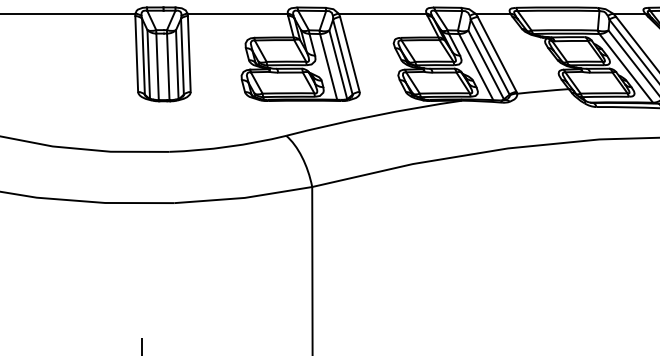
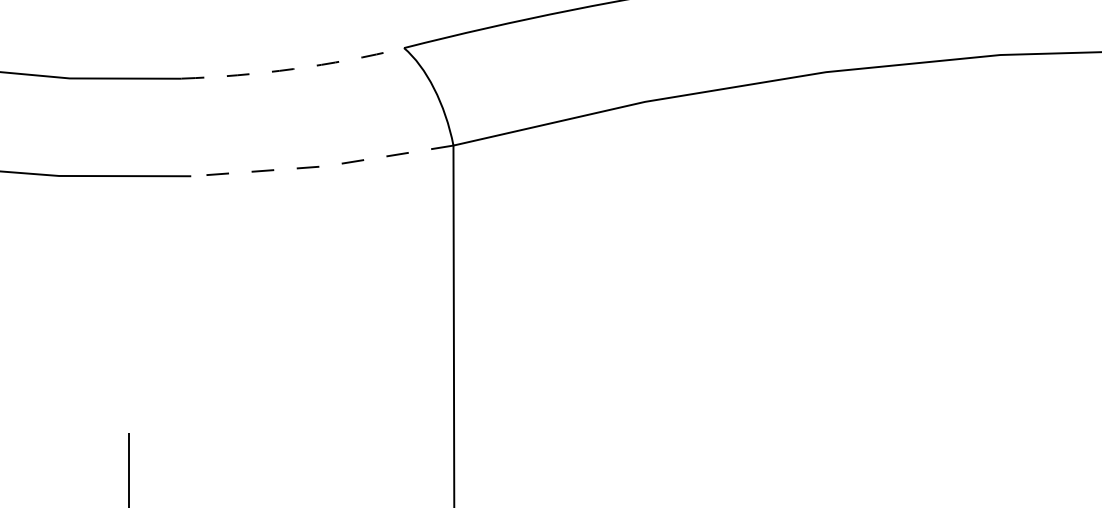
arc: (228, 146) -> (294, 68), solid -> dashed
line: (243, 197) -> (322, 165), solid -> dashed

